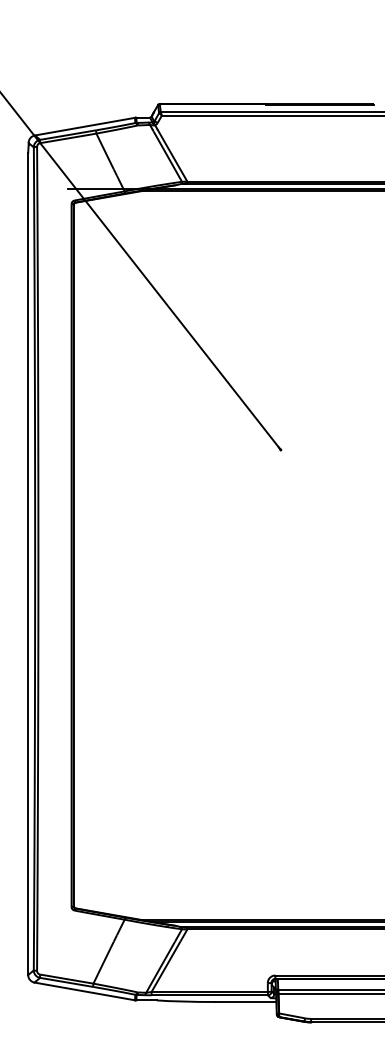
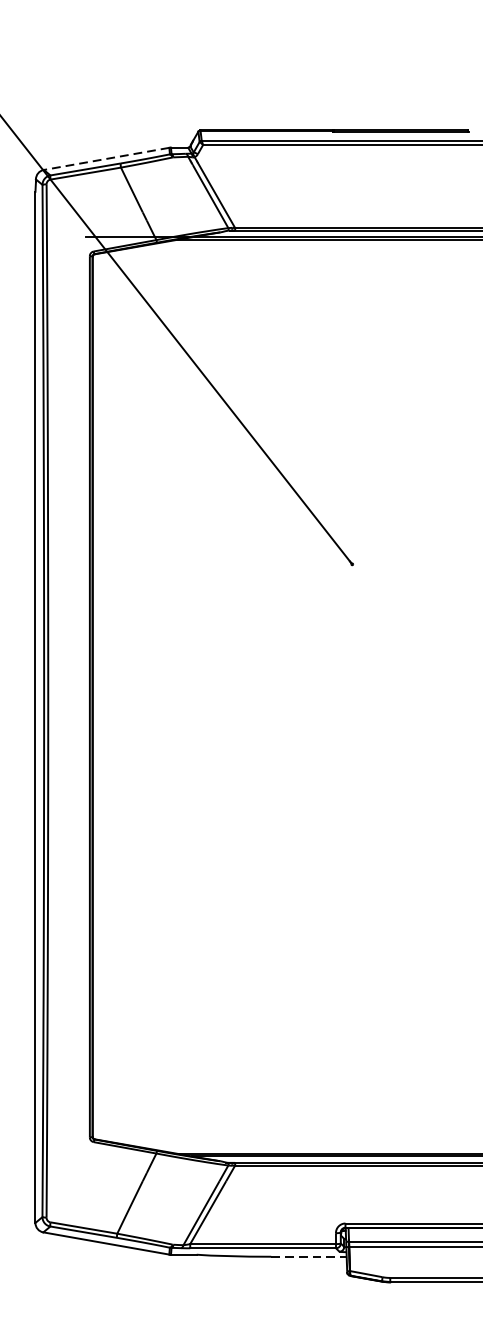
line: (84, 126) -> (106, 158), solid -> dashed
line: (246, 1002) -> (309, 1257), solid -> dashed

